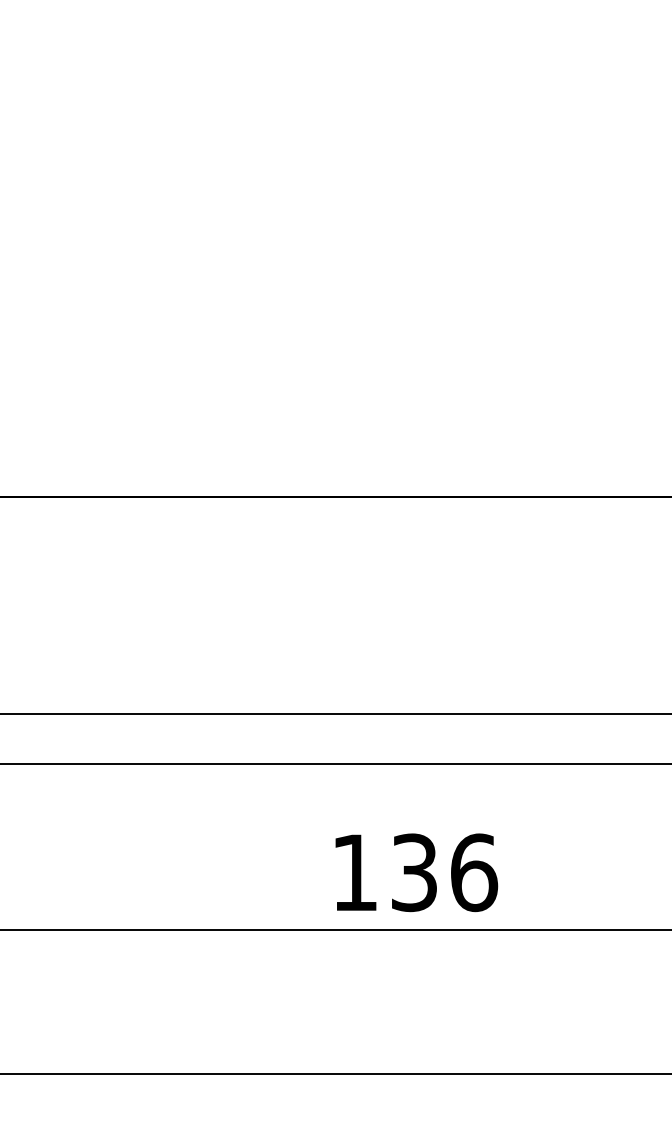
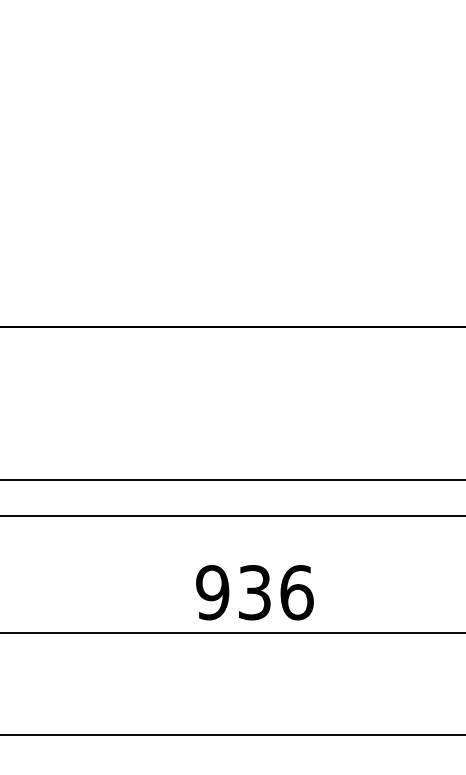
text: (354, 872) -> (212, 592), 136 -> 936

